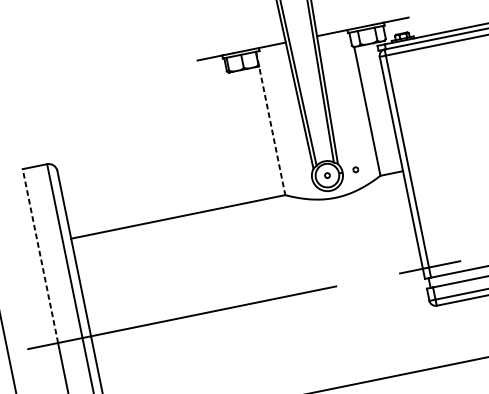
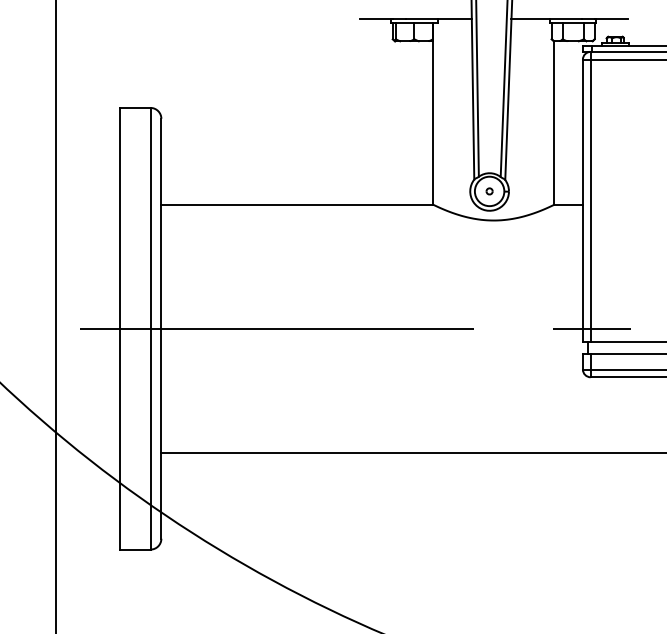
line: (270, 124) -> (433, 114), dashed -> solid
part: (355, 169) -> (525, 191), removed
line: (40, 255) -> (119, 217), dashed -> solid

